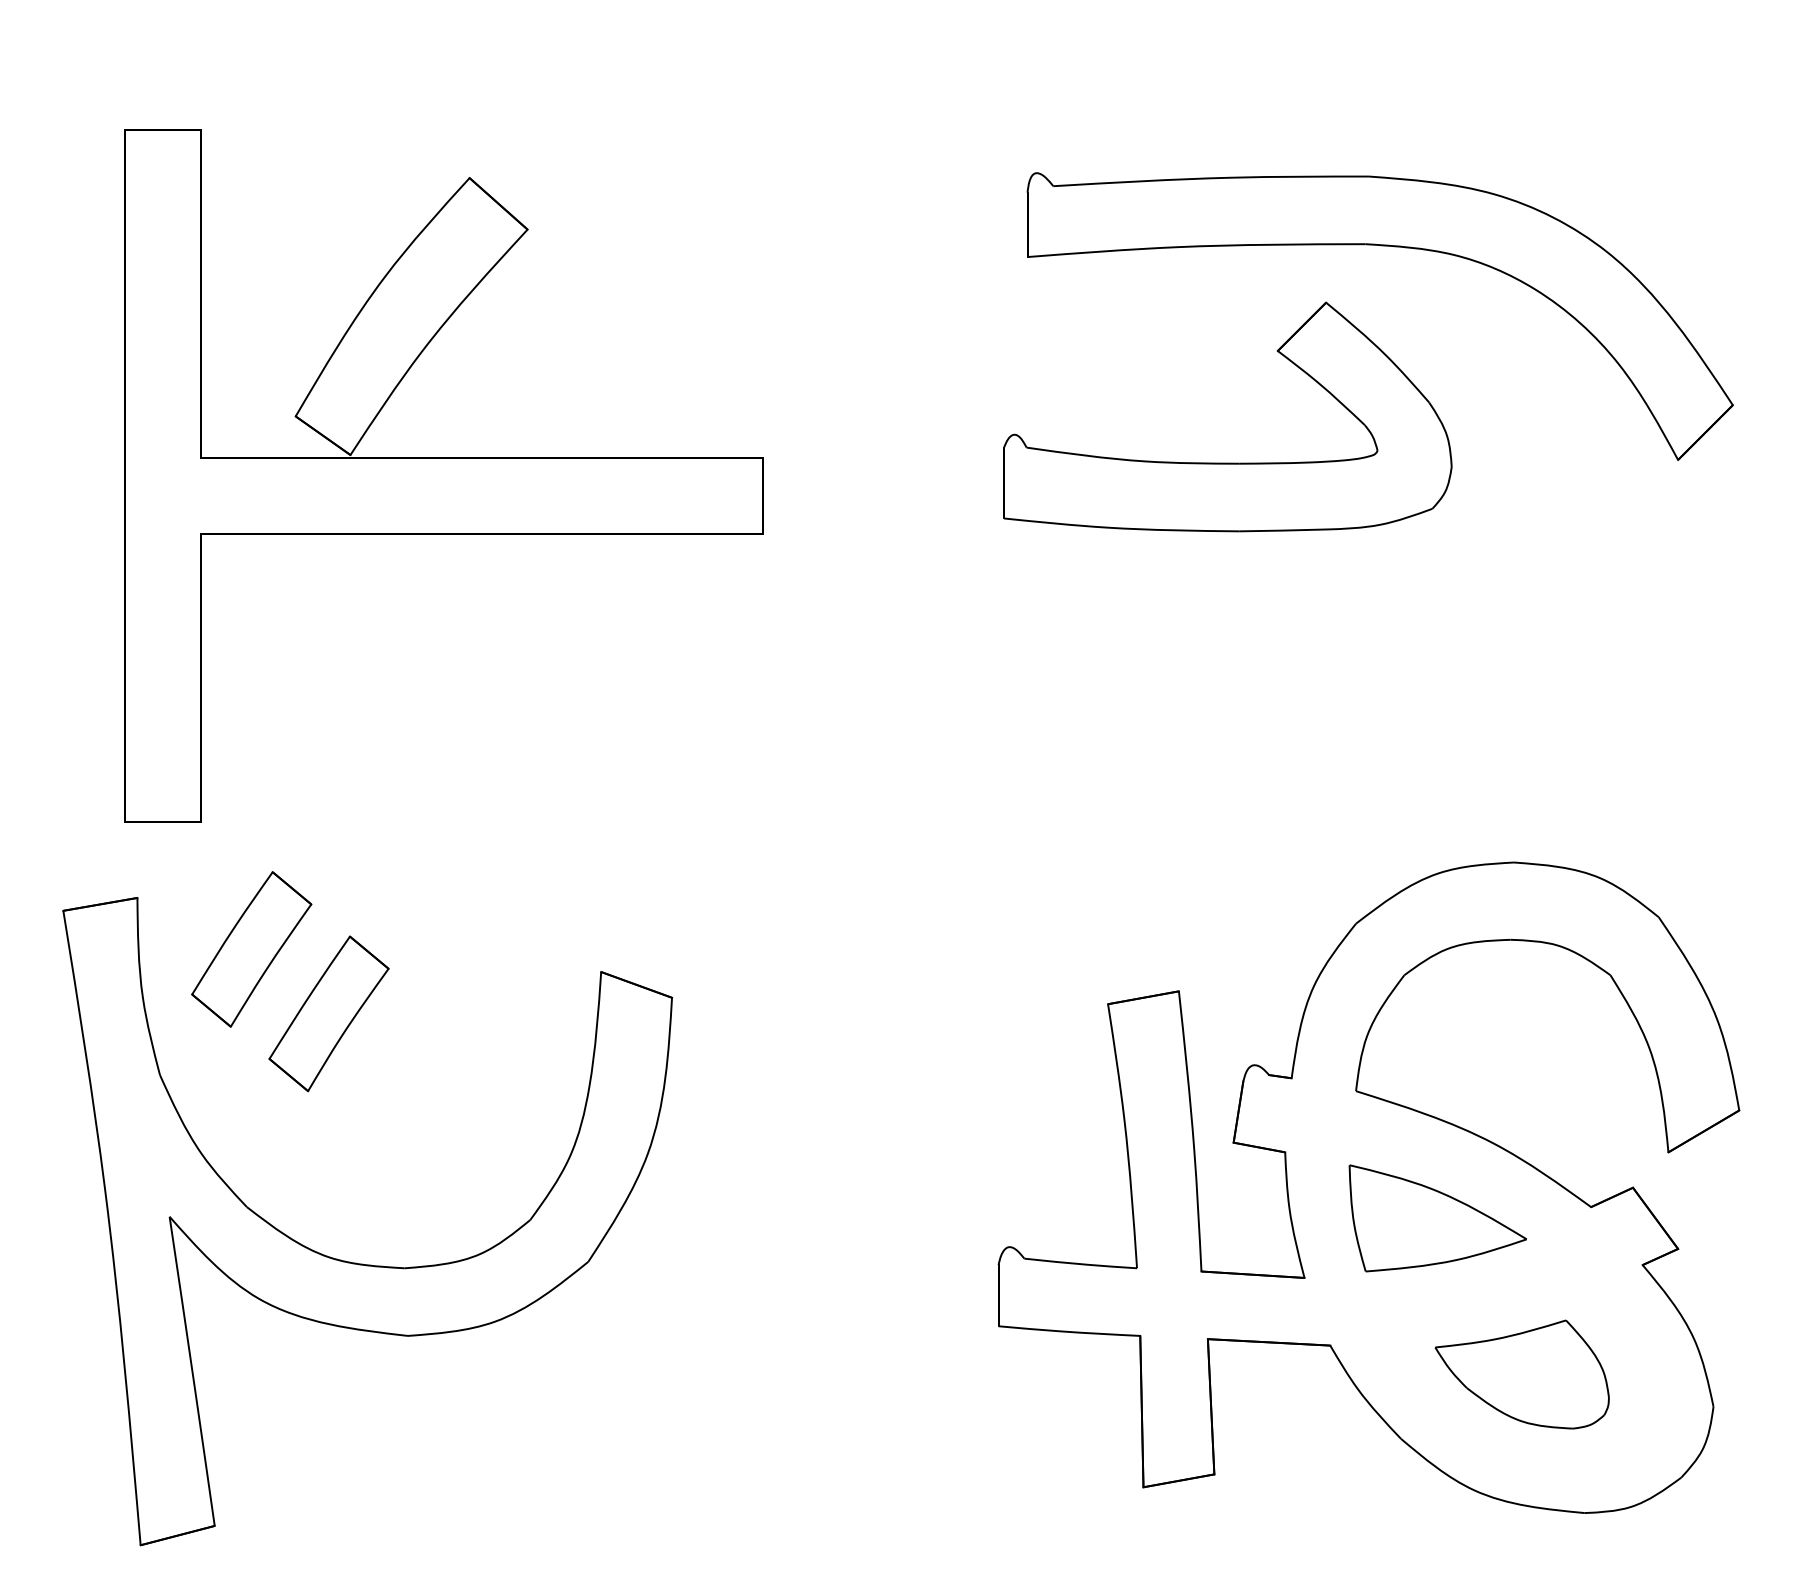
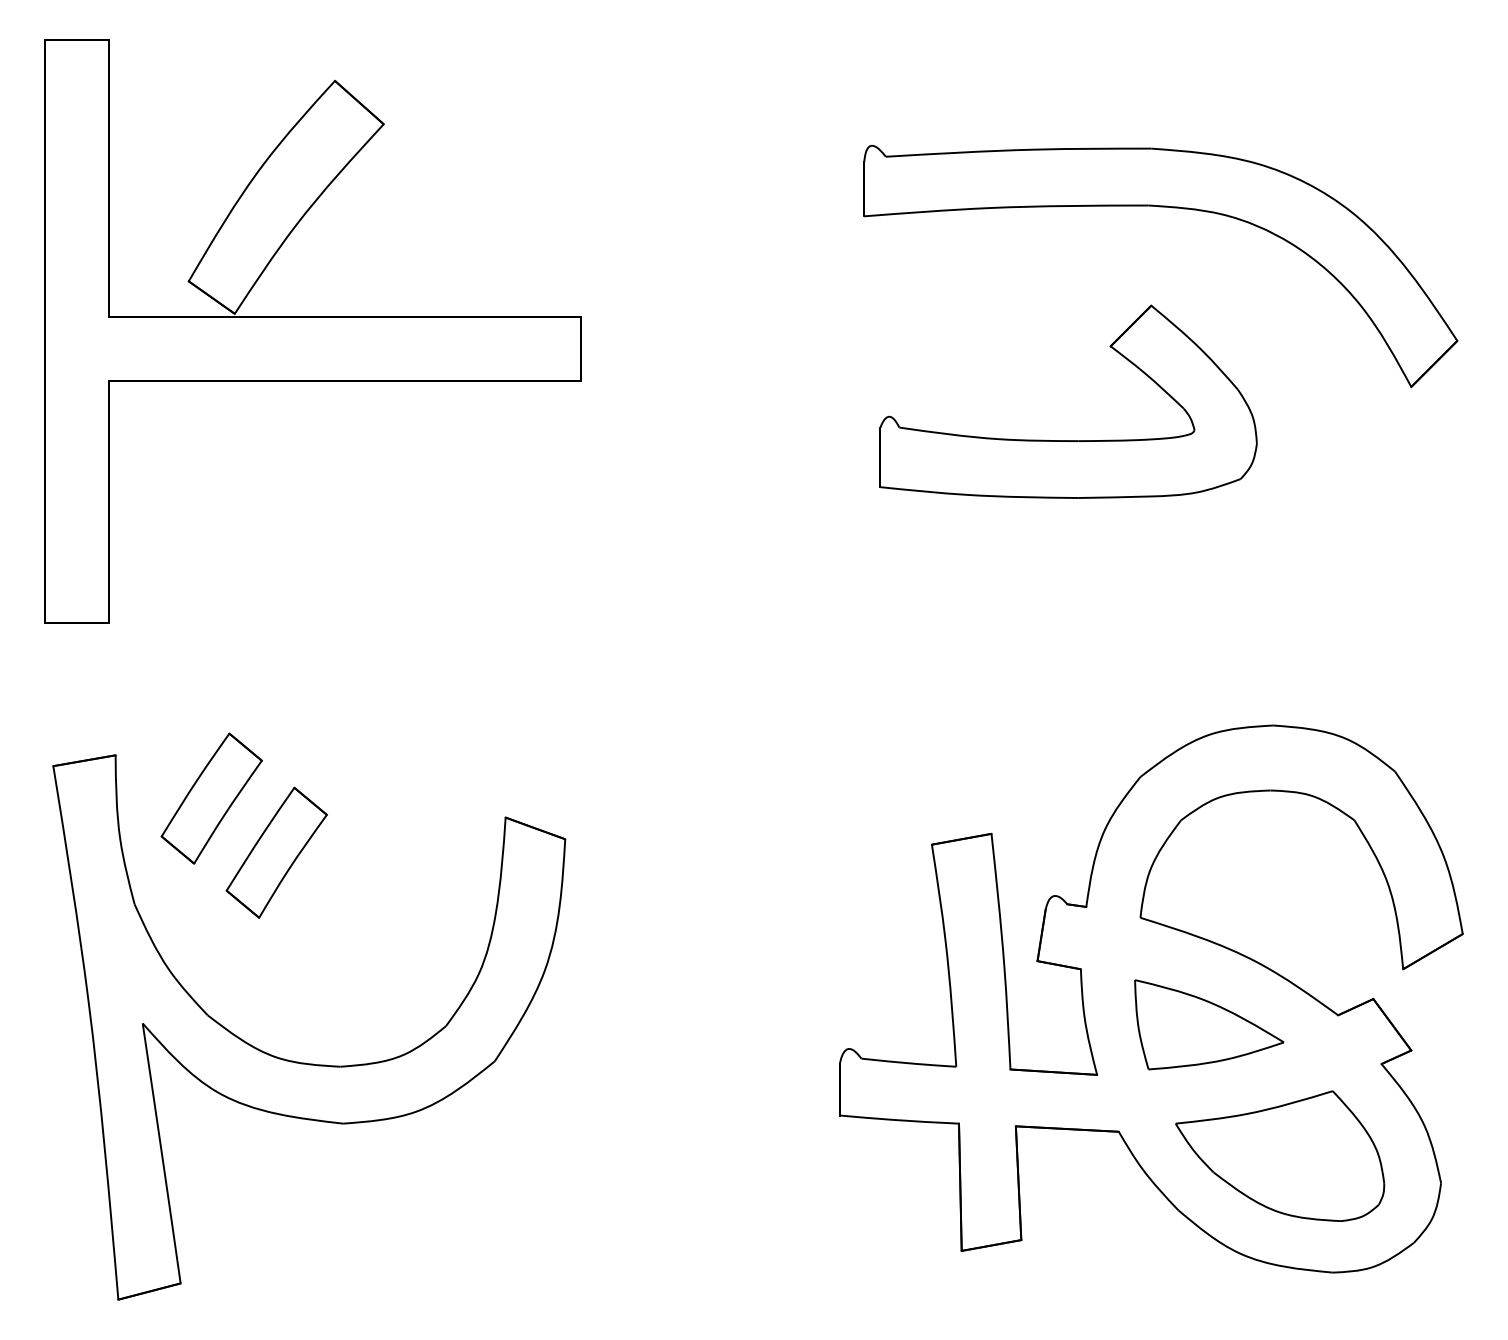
part: (1227, 462) -> (1068, 440), moved
part: (442, 476) -> (312, 331), moved
part: (1522, 1373) -> (1280, 1155), size x1.43

